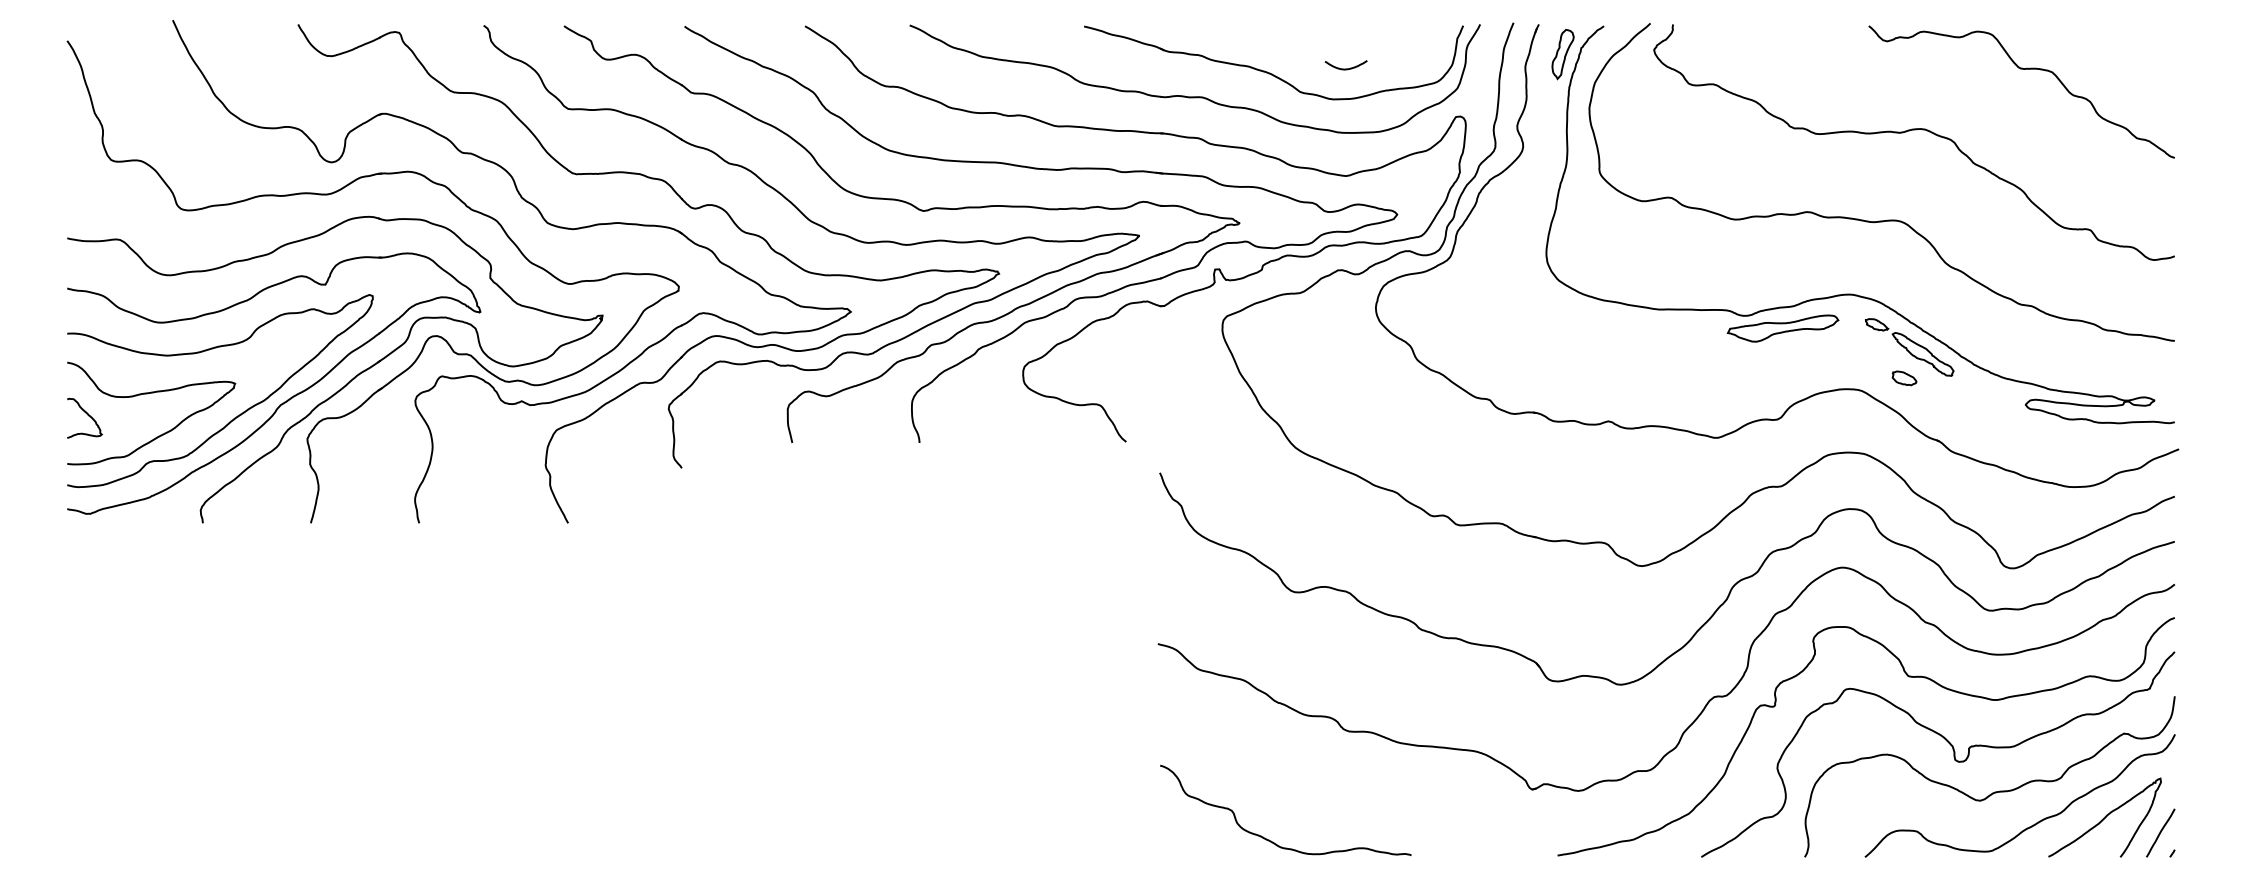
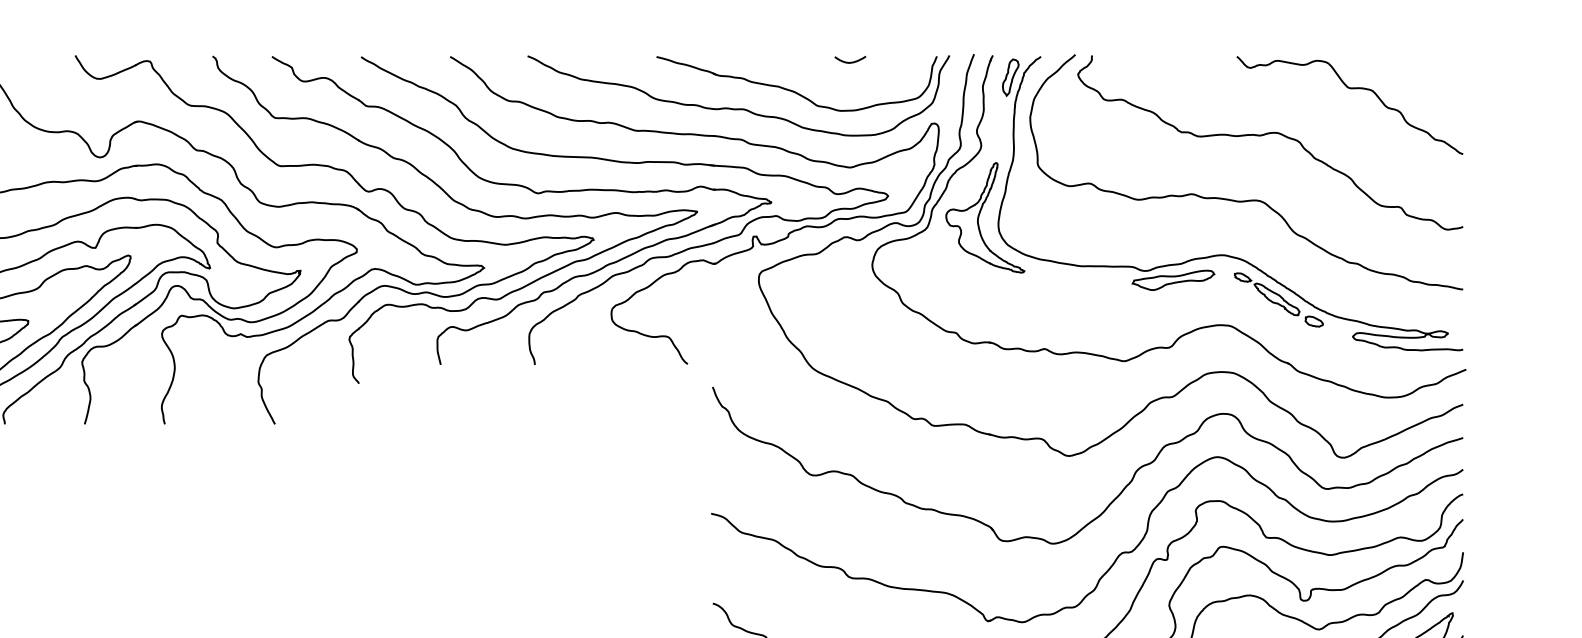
curve: (1345, 68) -> (849, 62), moved
part: (1520, 242) -> (979, 216), added
part: (1904, 378) -> (1314, 321), moved

